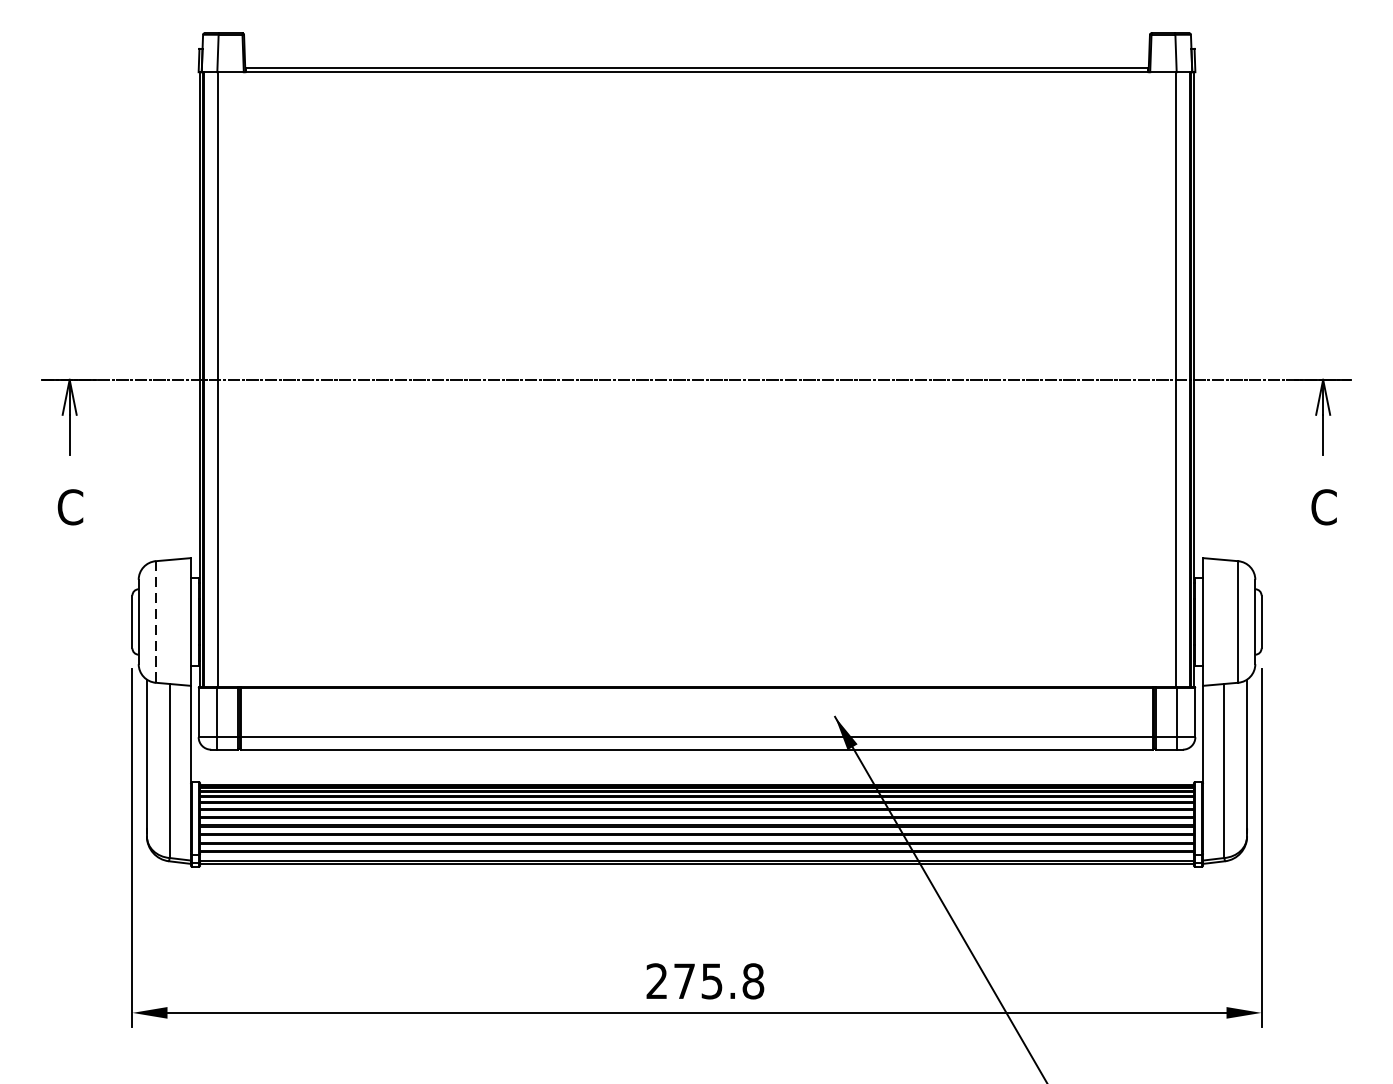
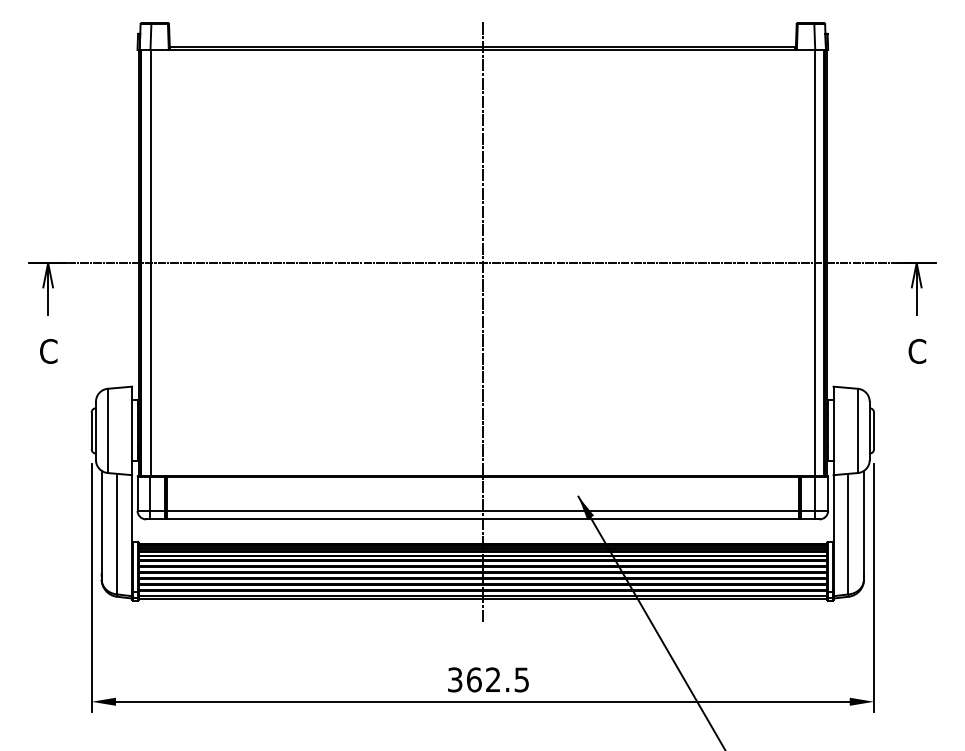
line: (696, 465) -> (482, 322), added
line: (155, 622) -> (107, 431), dashed -> solid
text: (705, 980) -> (488, 679), 275.8 -> 362.5

